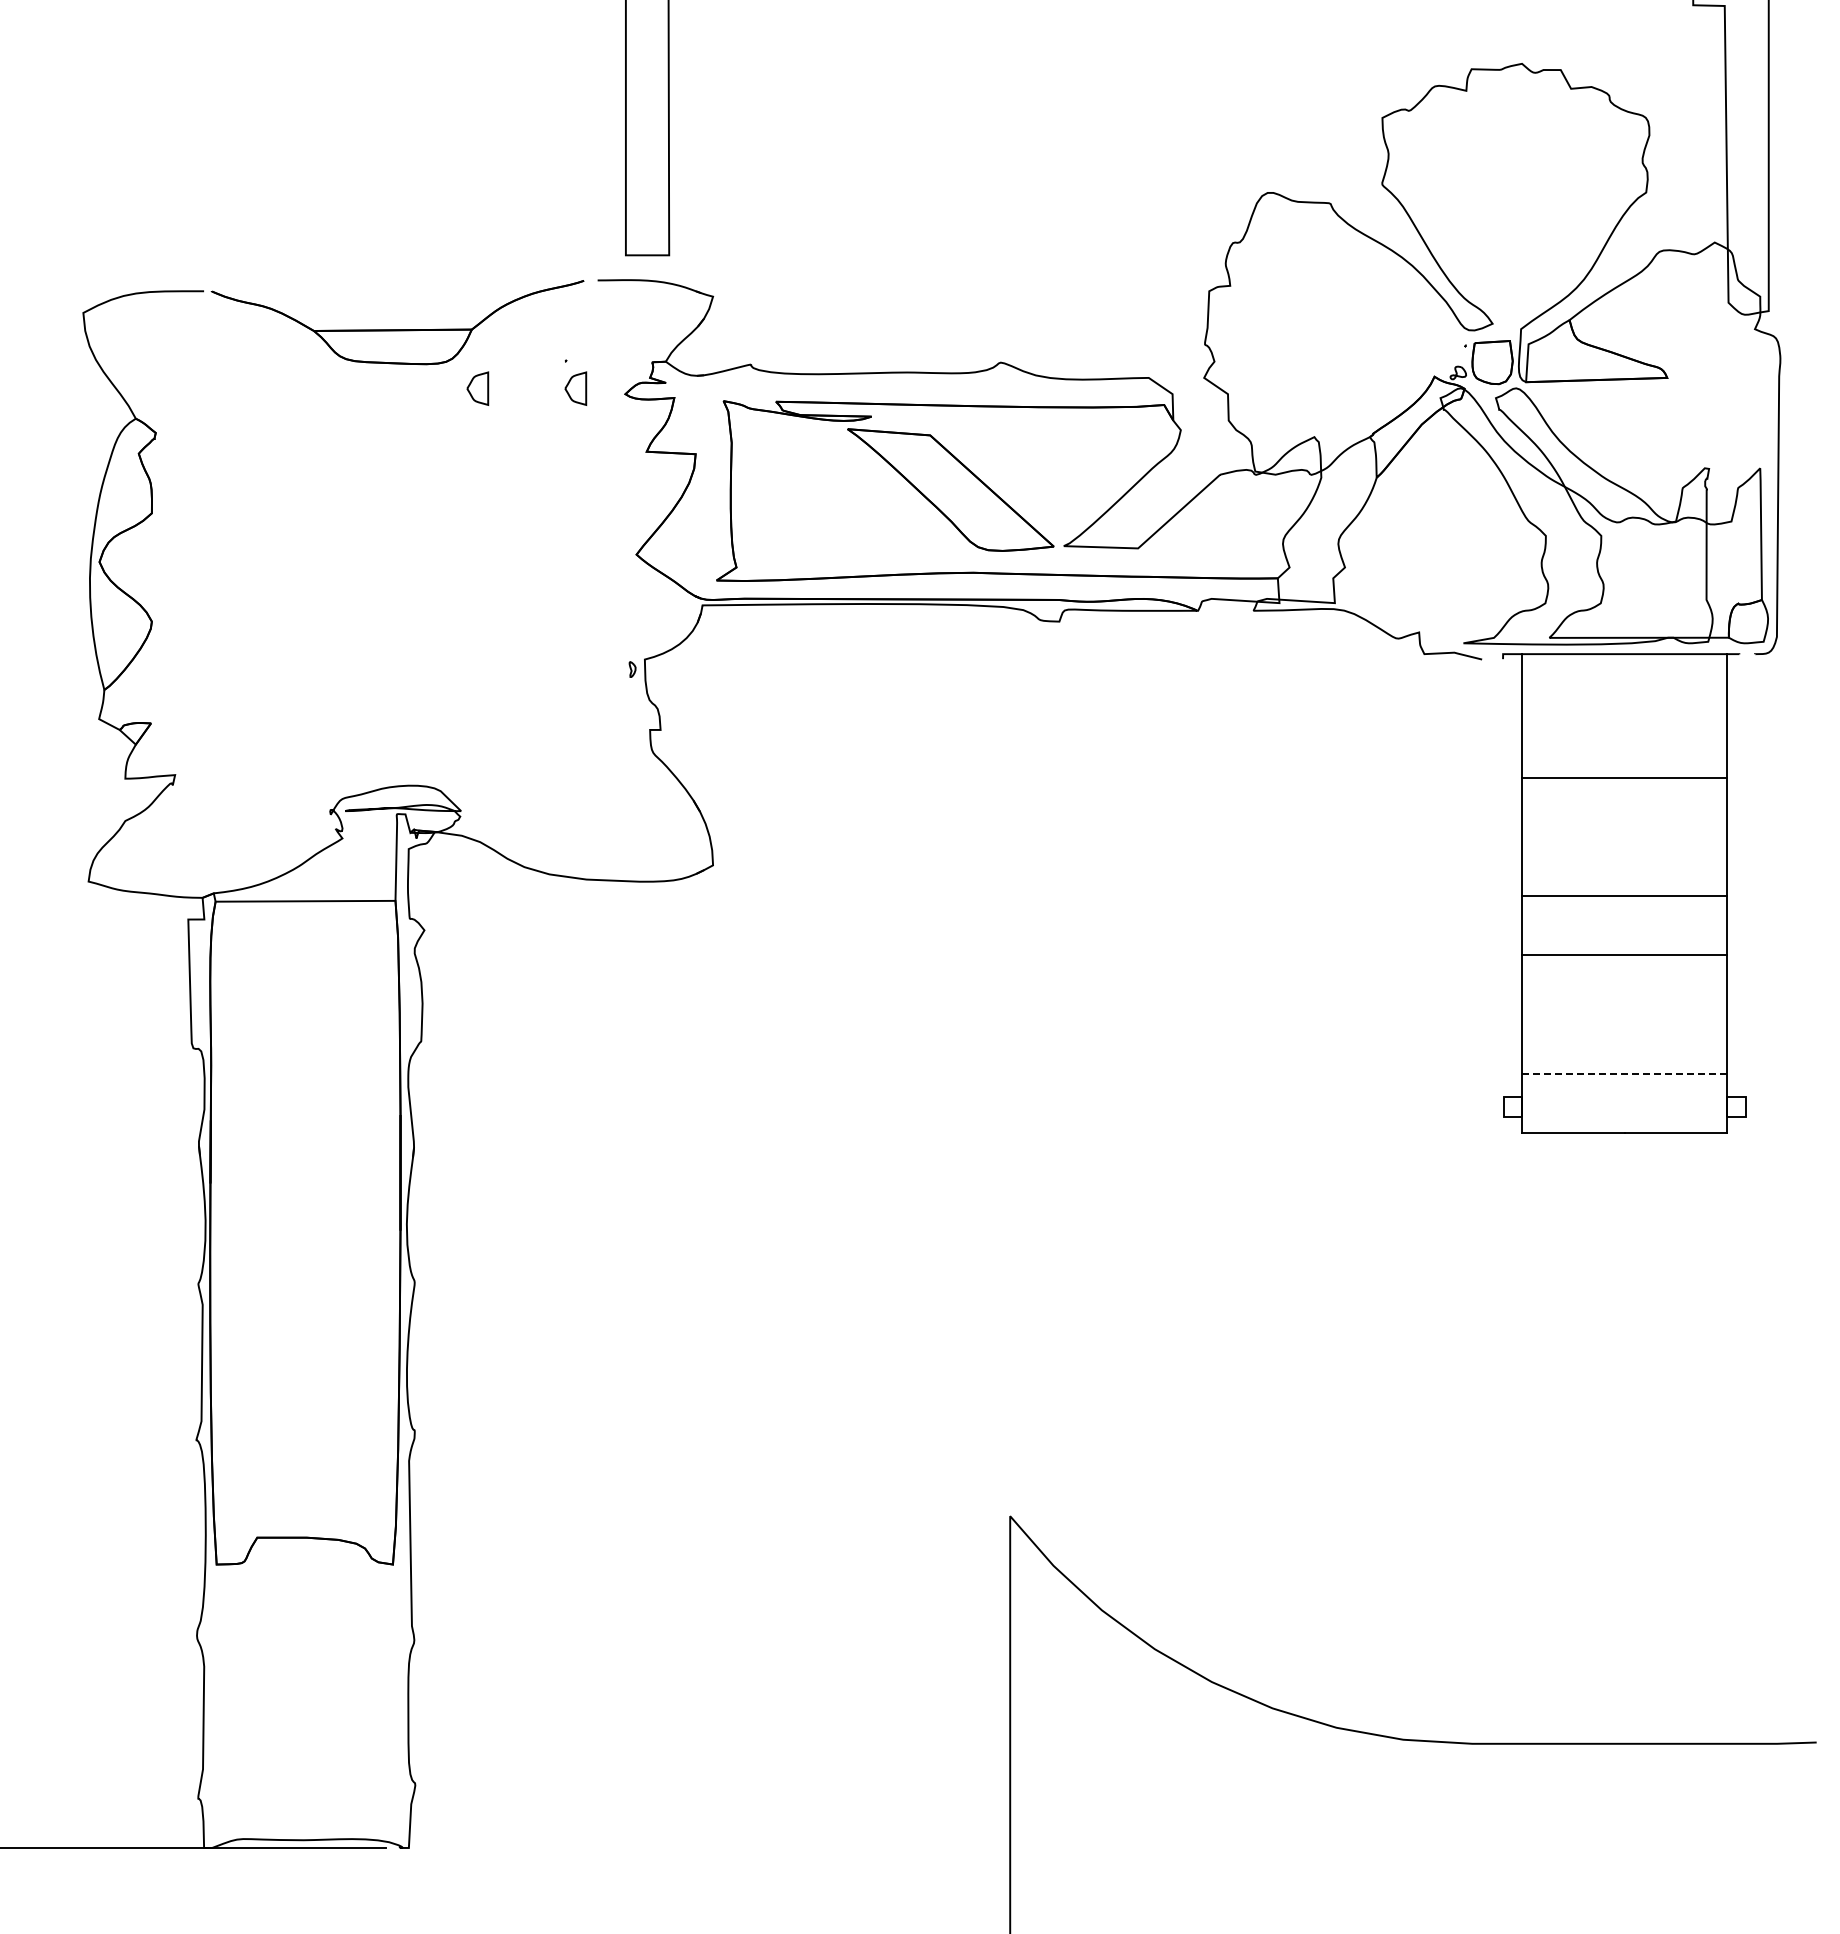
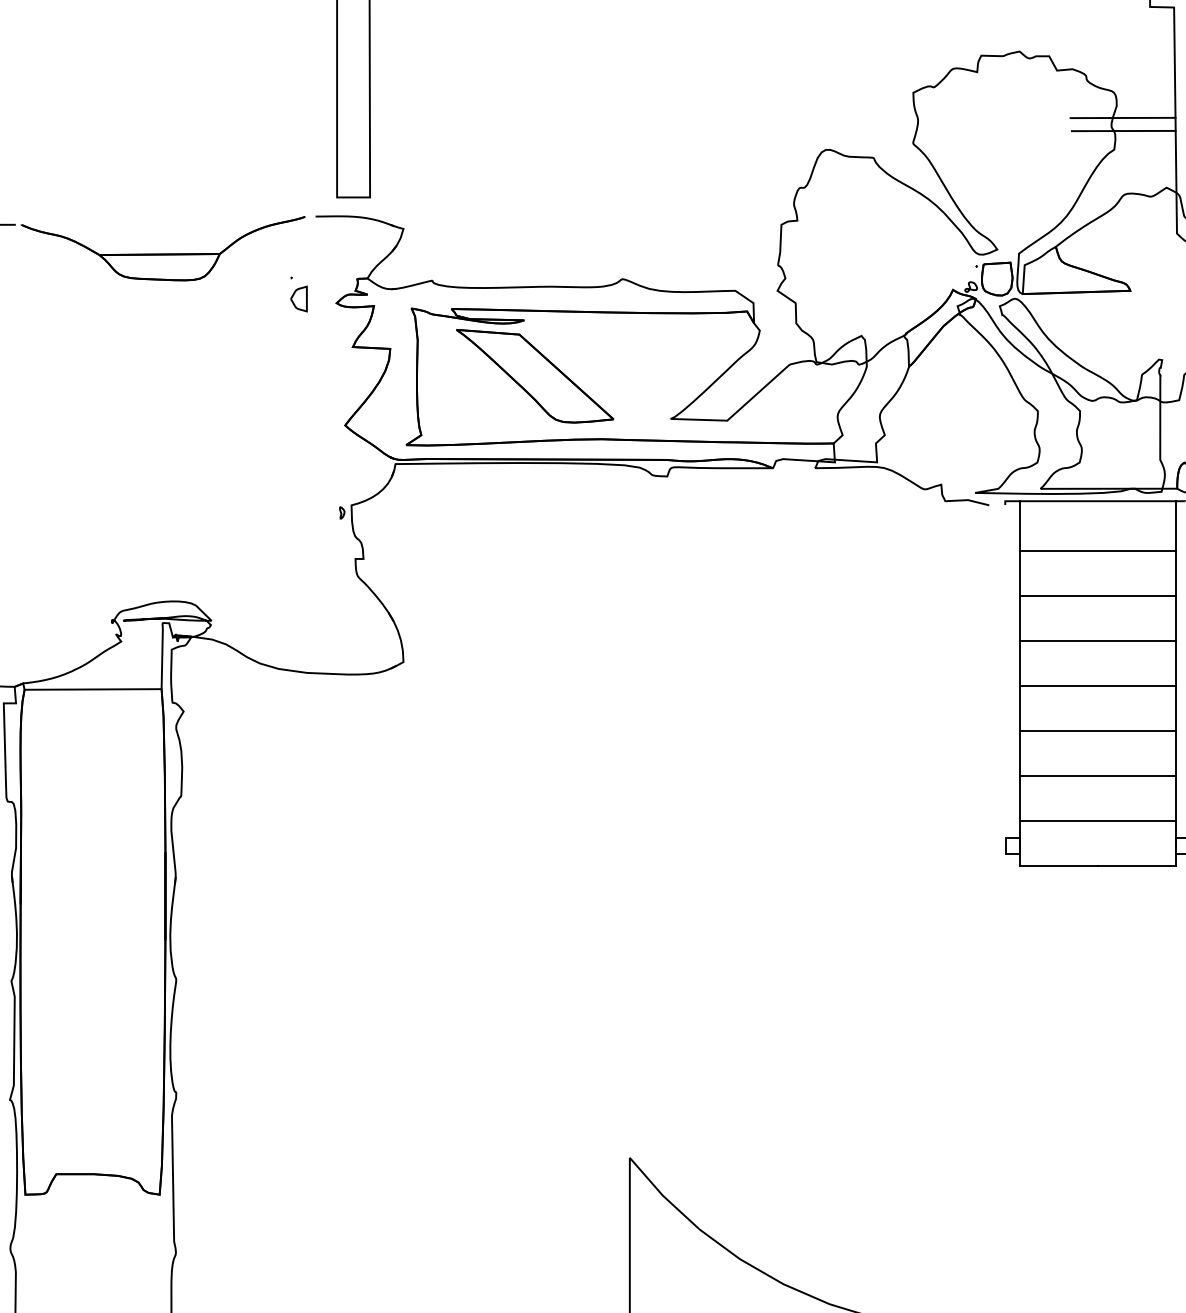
line: (1657, 150) -> (1122, 117), added
line: (1658, 167) -> (1123, 130), added
part: (477, 388) -> (224, 298), removed
part: (950, 489) -> (534, 375), moved
line: (1624, 719) -> (1097, 551), added
line: (1624, 837) -> (1097, 640), added
line: (1624, 1014) -> (1097, 775), added
line: (1624, 1073) -> (1097, 820), dashed -> solid

